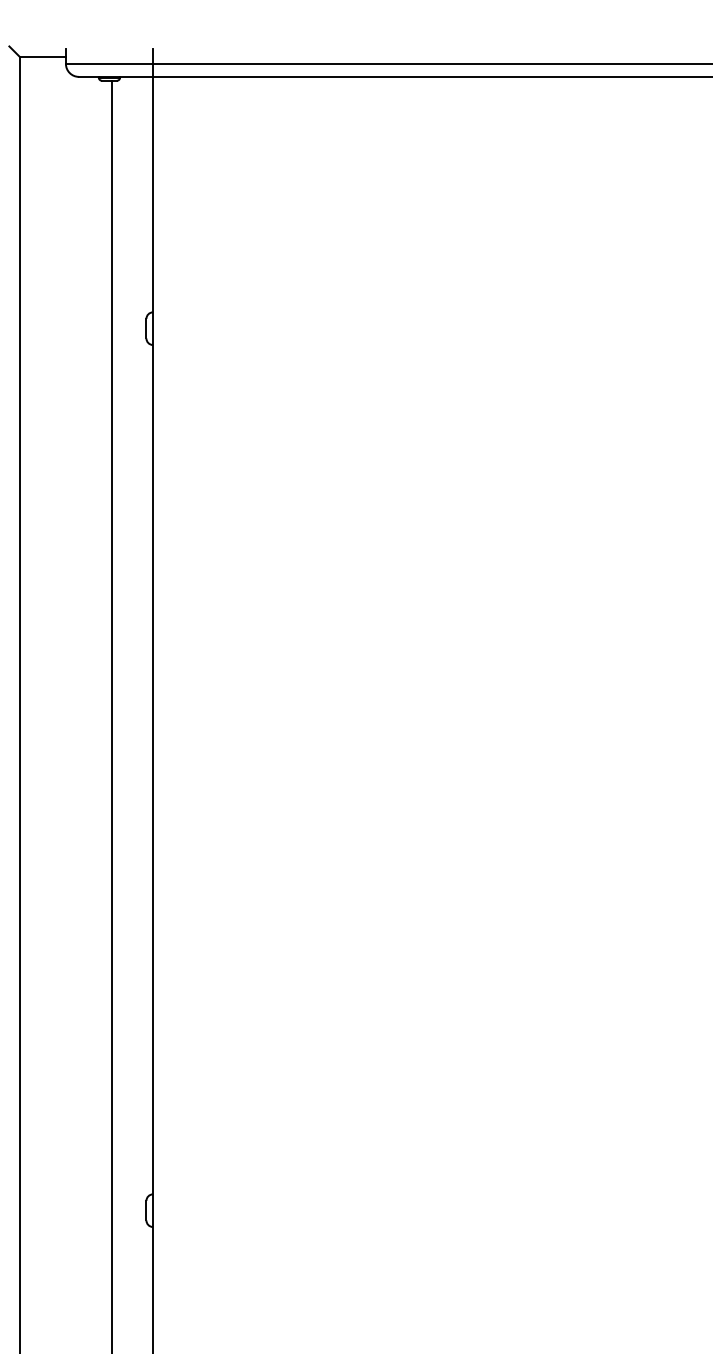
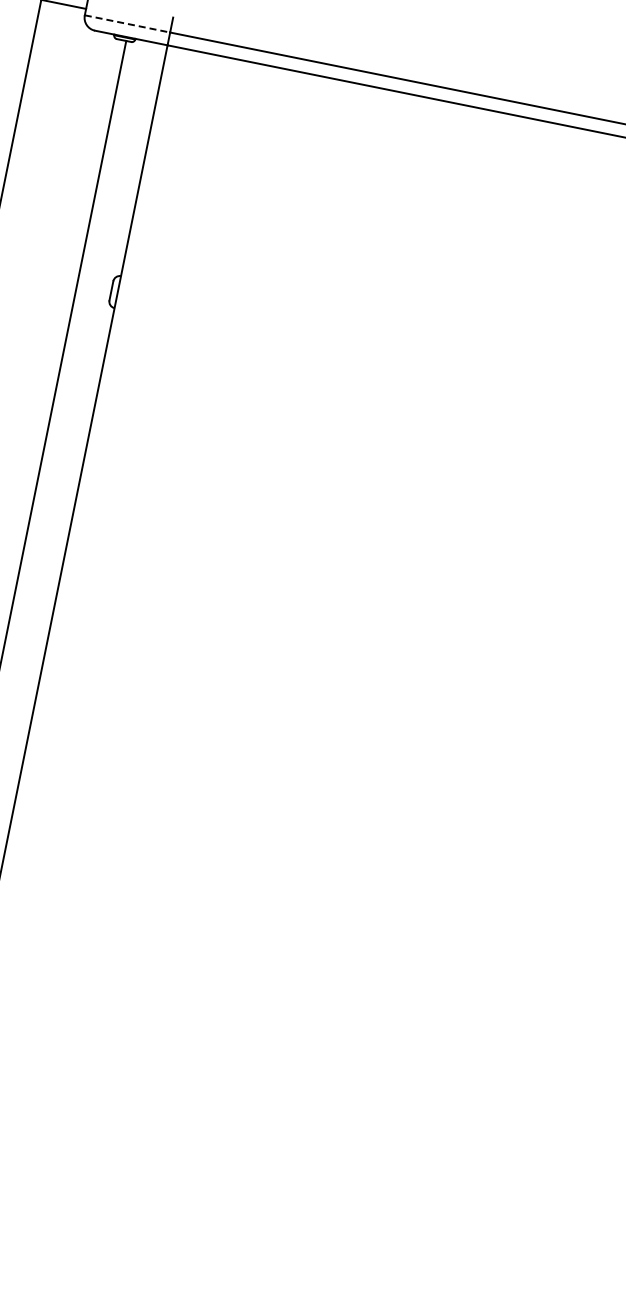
line: (109, 63) -> (127, 23), solid -> dashed

